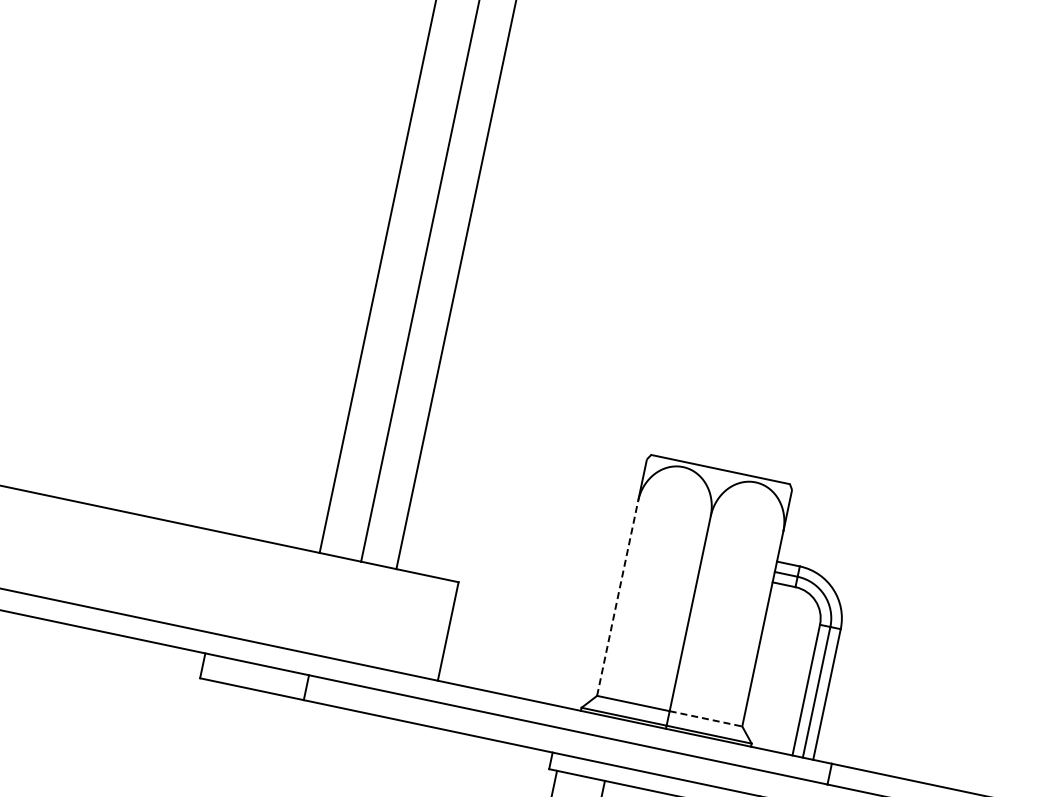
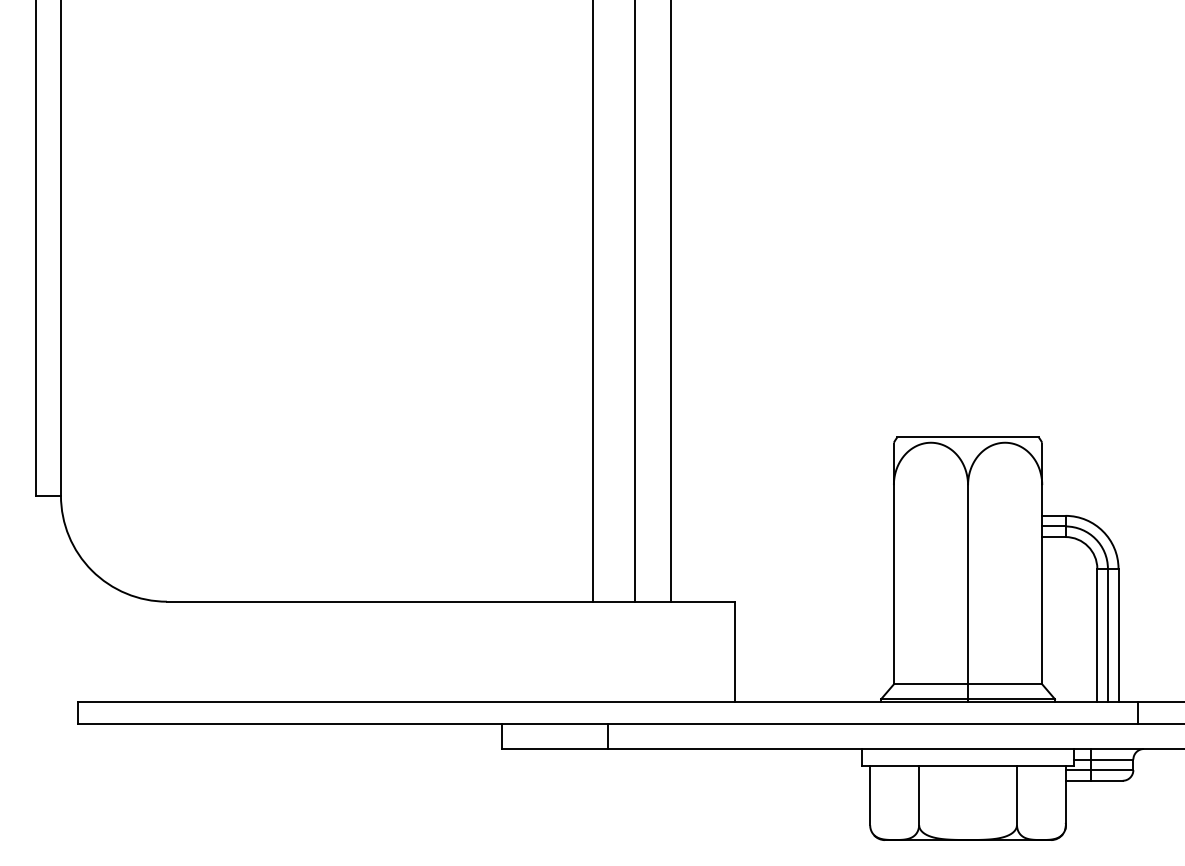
line: (617, 598) -> (893, 584), dashed -> solid
line: (706, 719) -> (1005, 684), dashed -> solid

